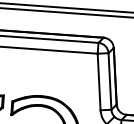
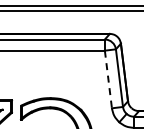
line: (99, 82) -> (108, 79), solid -> dashed

